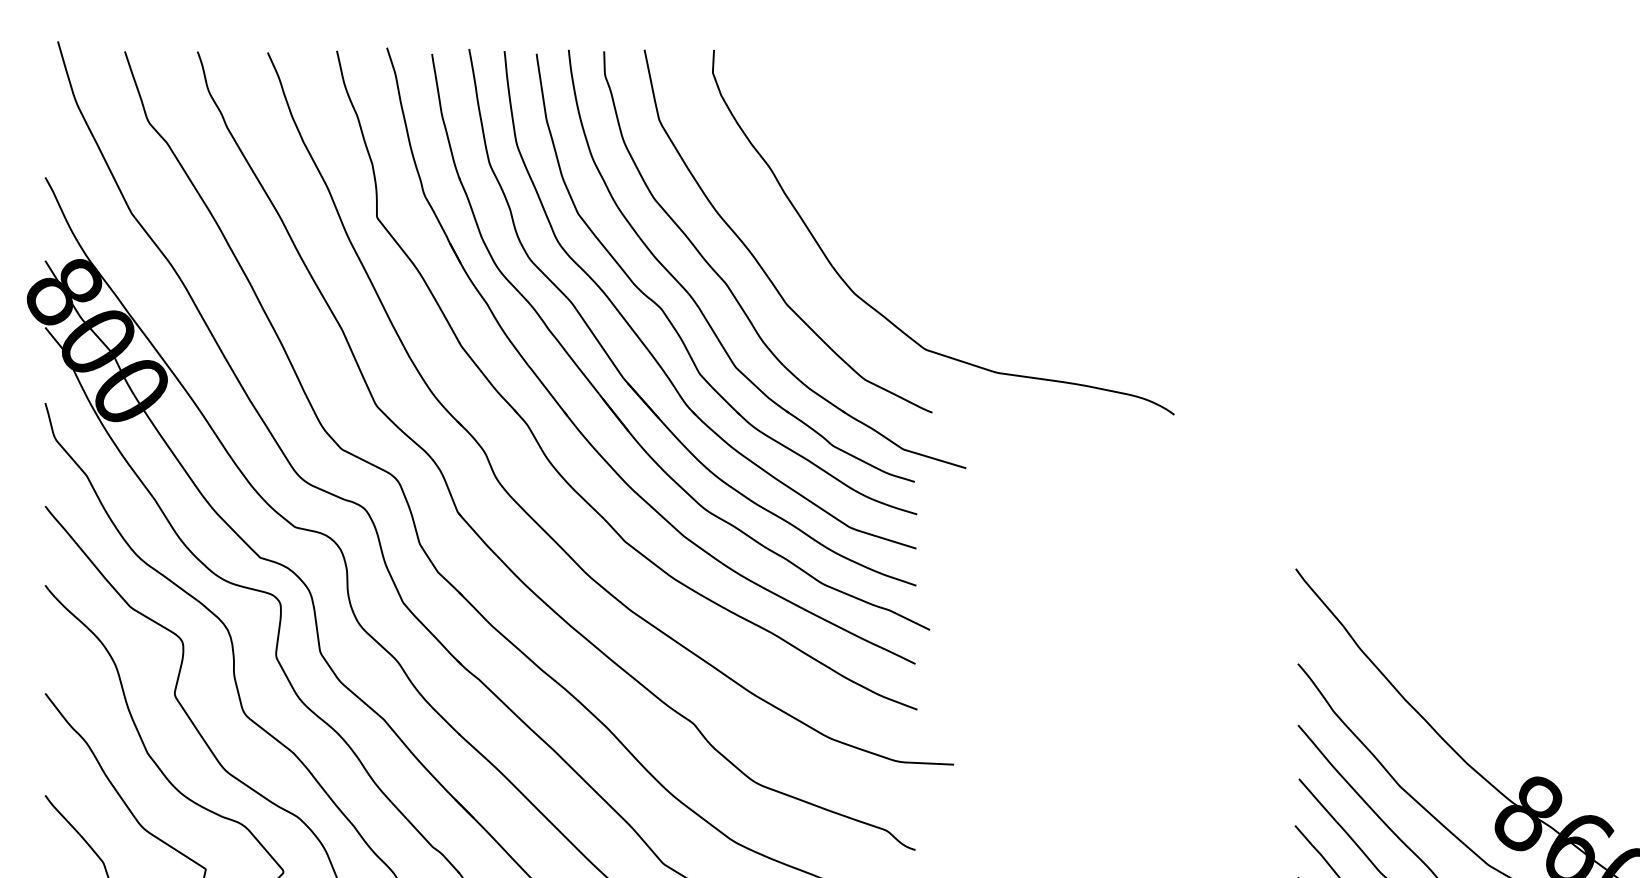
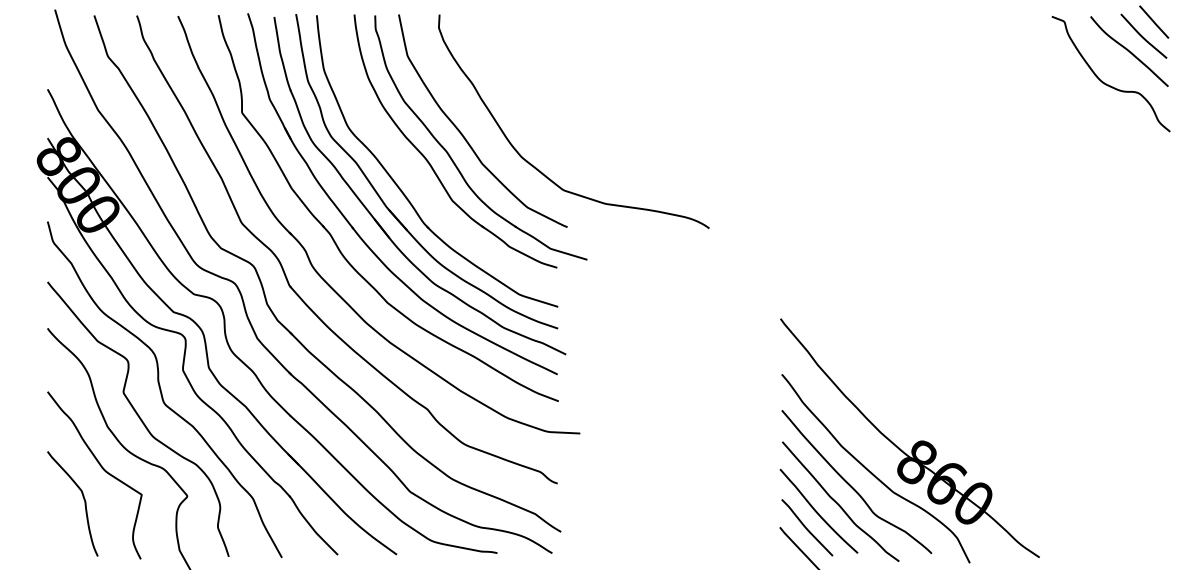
part: (669, 317) -> (413, 171), removed

